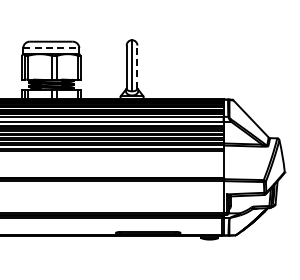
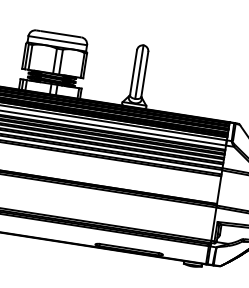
line: (51, 48) -> (57, 41), dashed -> solid
line: (137, 66) -> (144, 73), dashed -> solid

